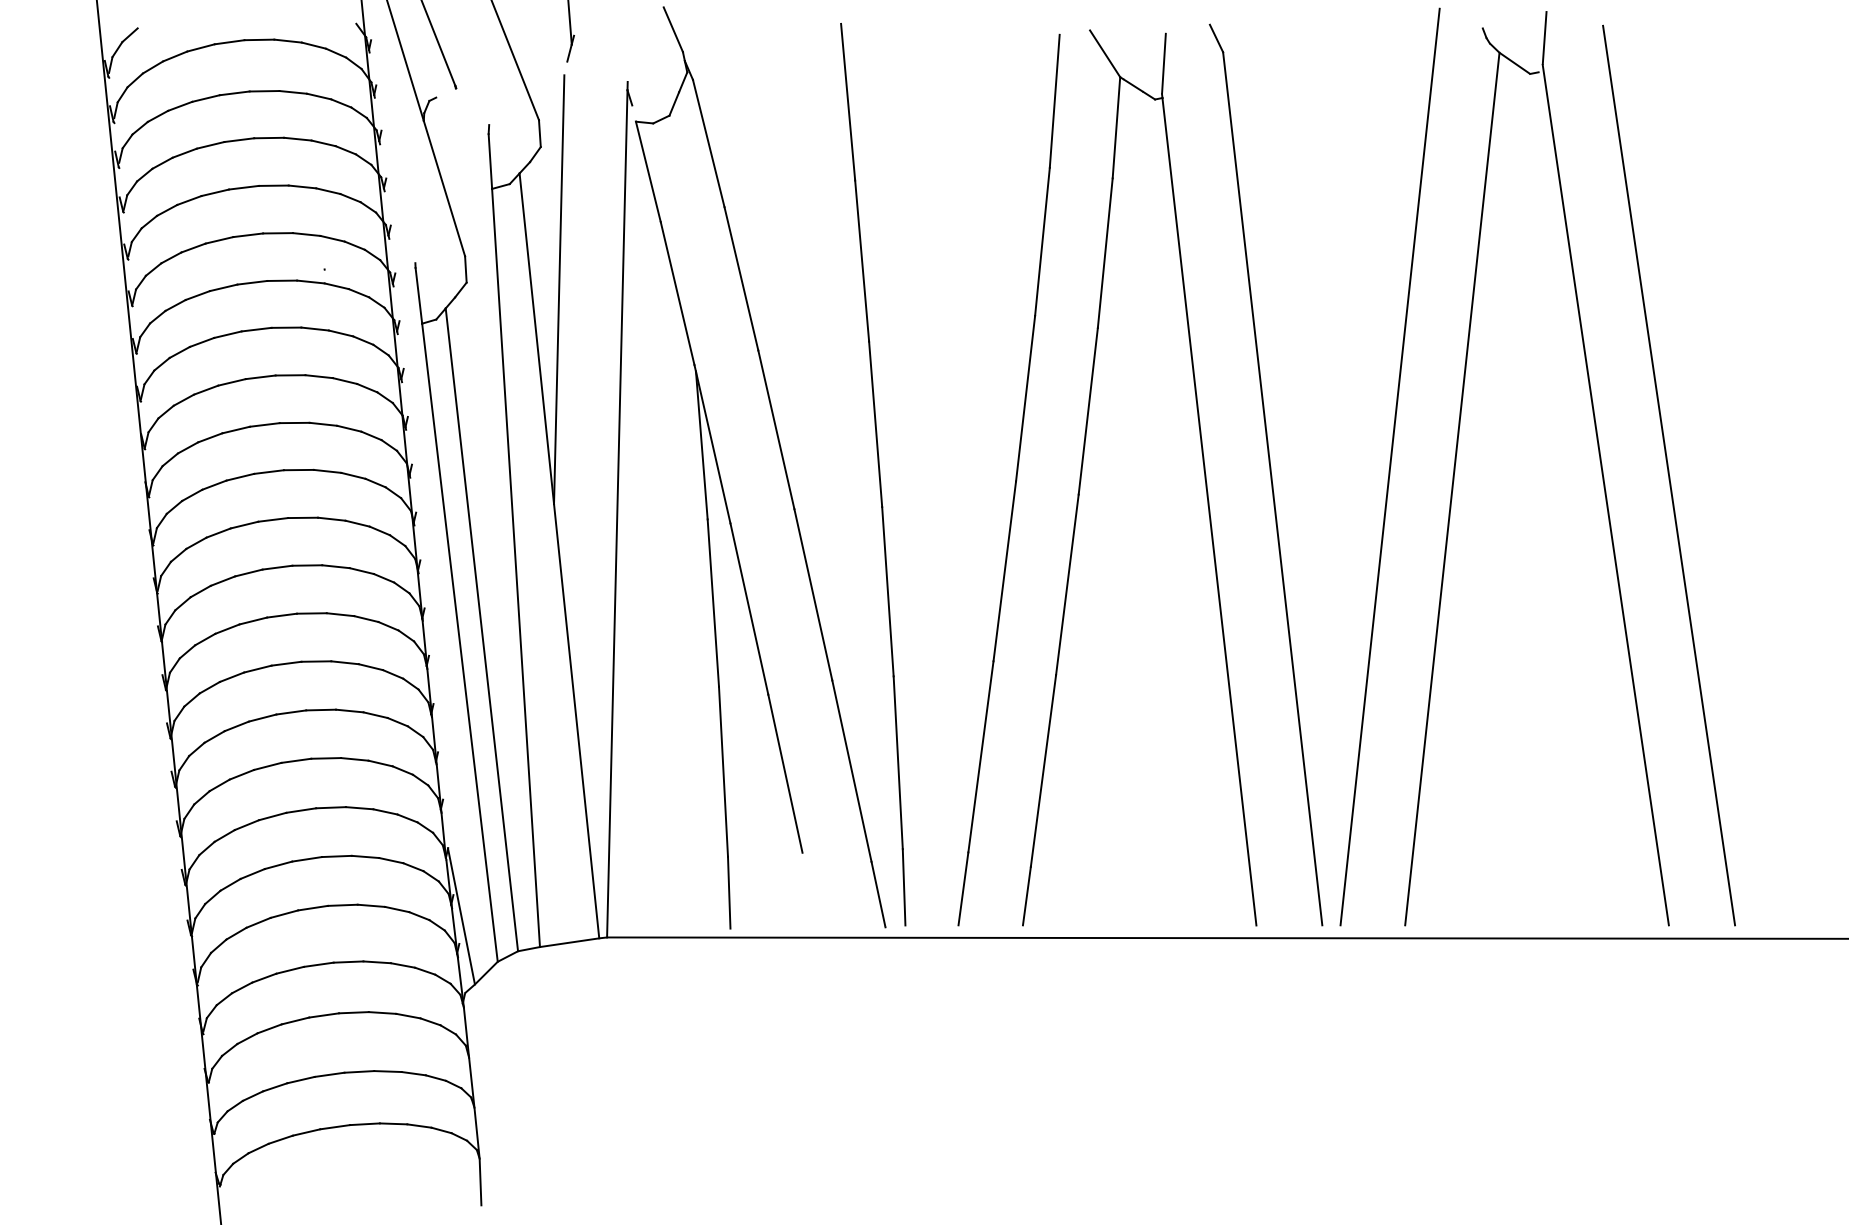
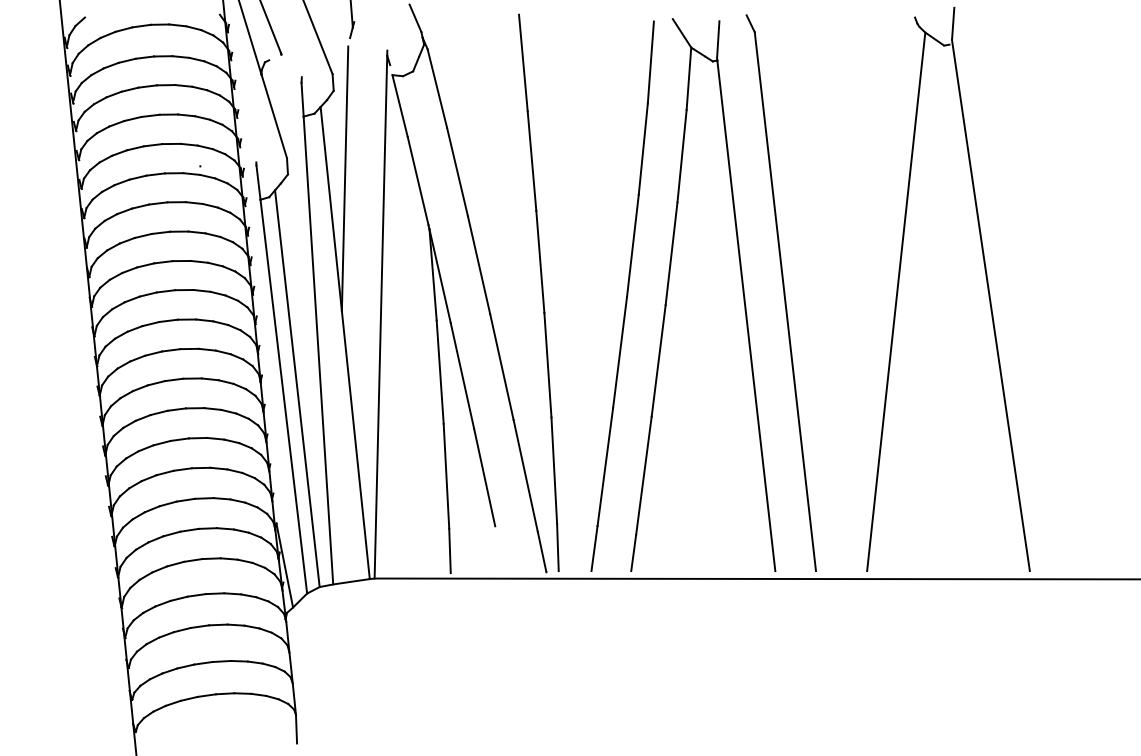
line: (1389, 467) -> (857, 288), removed
line: (1668, 475) -> (1029, 293), removed

